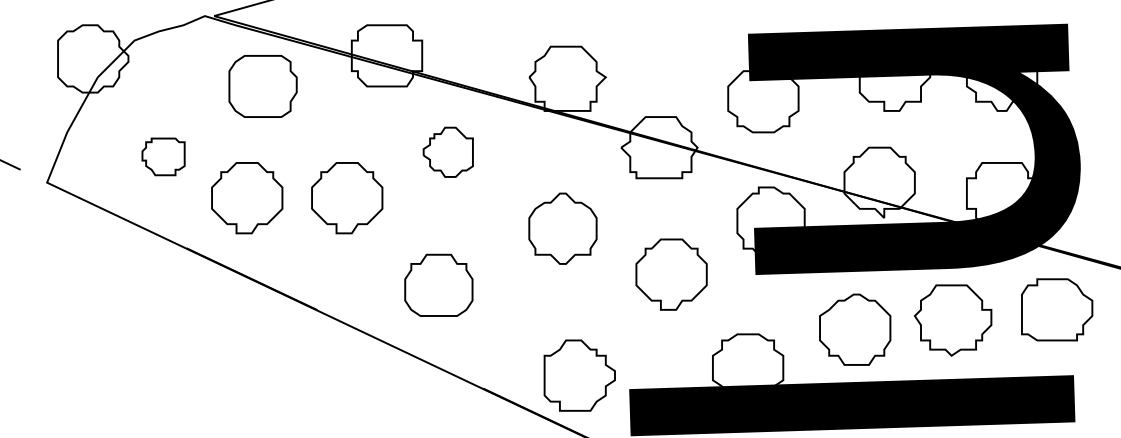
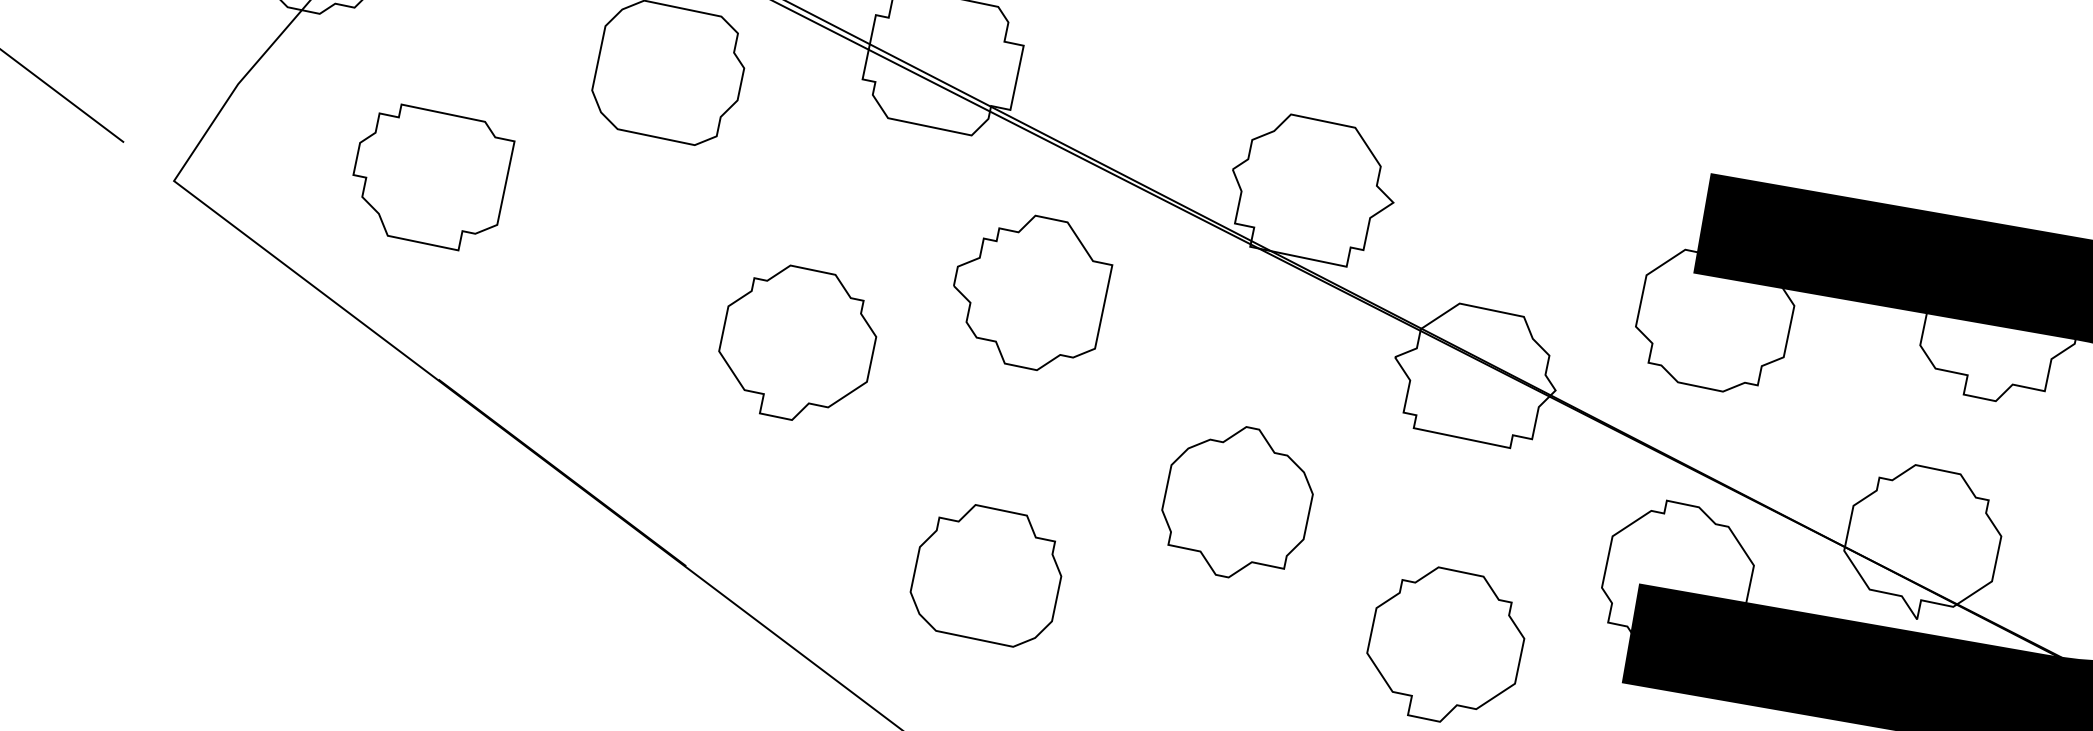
part: (448, 152) -> (1030, 292), size x1.43
part: (163, 156) -> (429, 176), size x1.67
part: (247, 198) -> (588, 301), removed
part: (438, 284) -> (987, 572), moved

